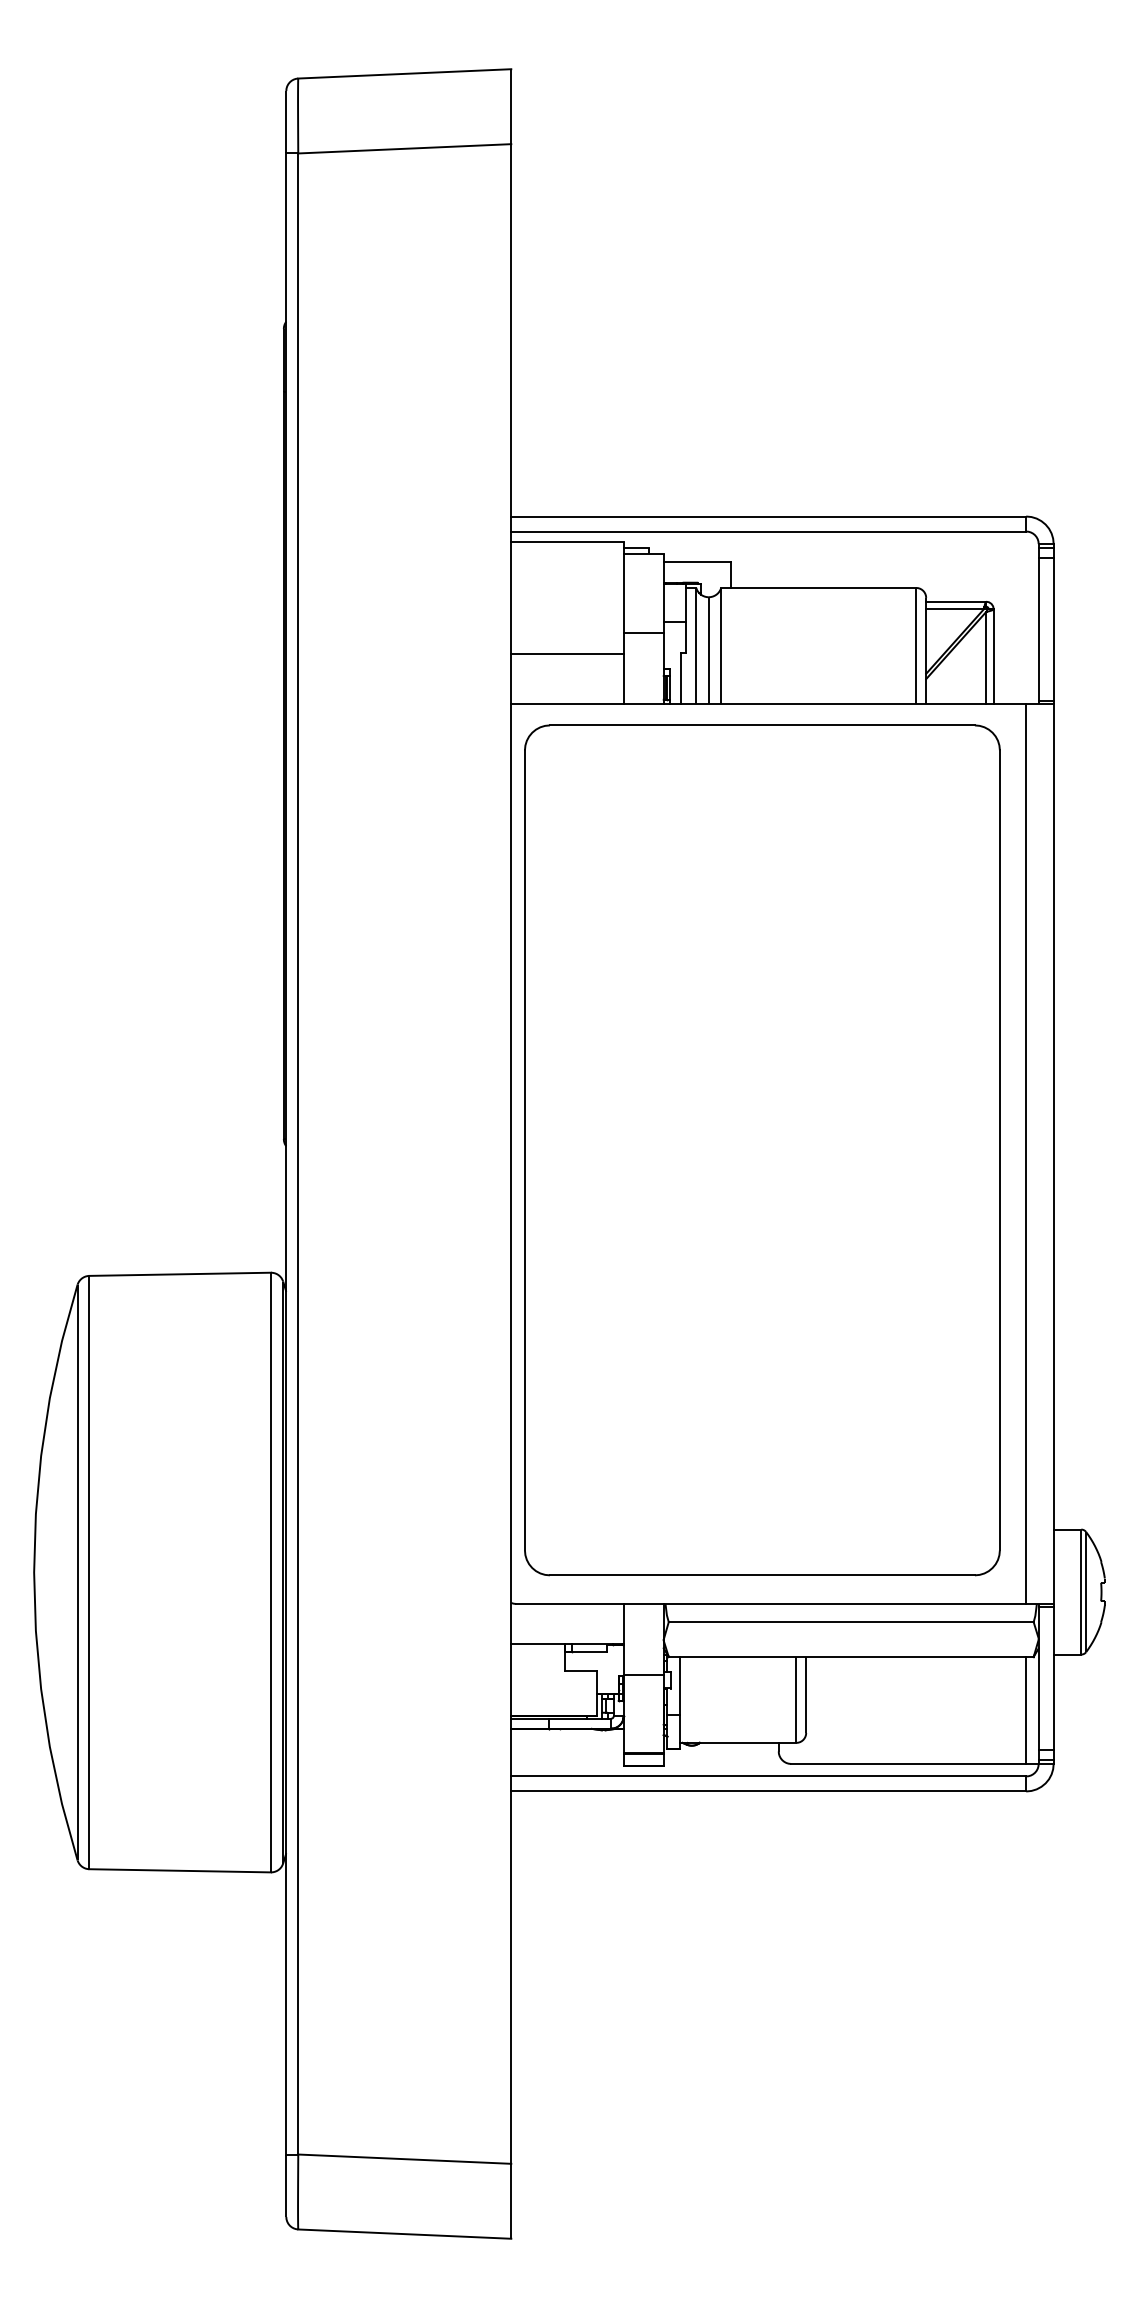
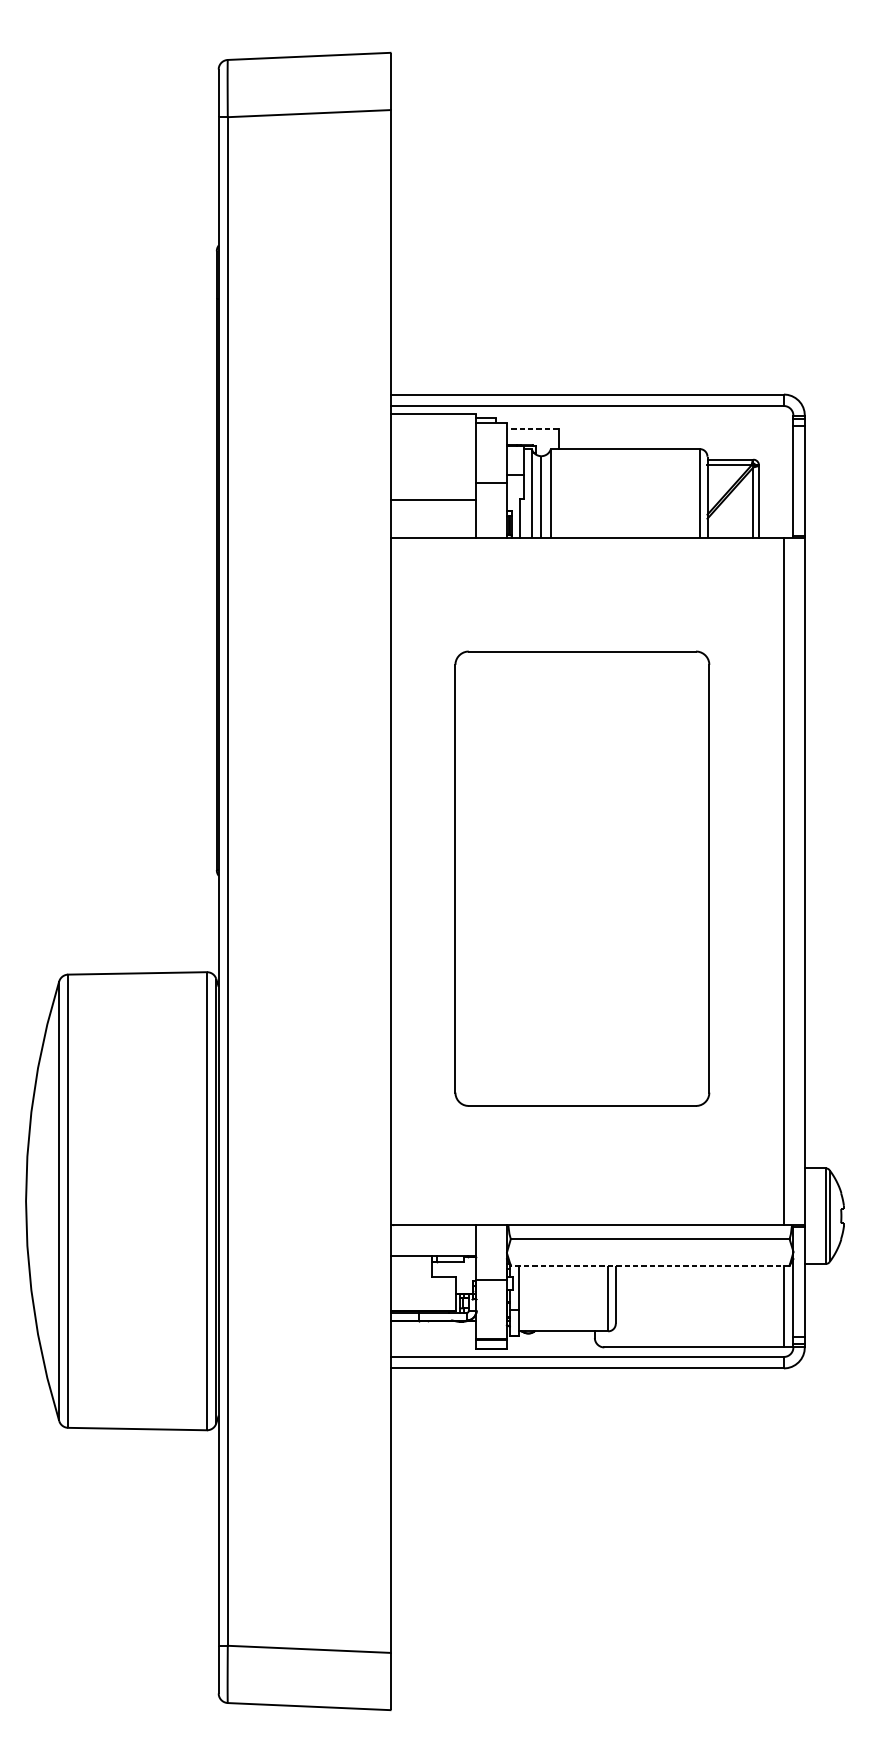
line: (697, 562) -> (532, 429), solid -> dashed
part: (762, 1150) -> (582, 878), size x0.7
line: (850, 1657) -> (649, 1266), solid -> dashed

